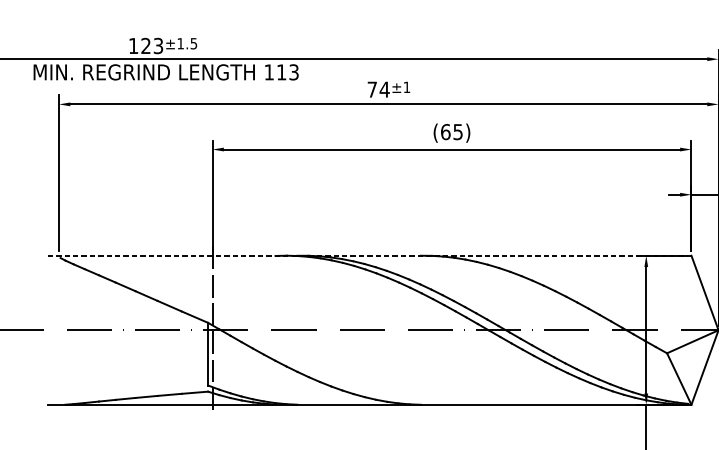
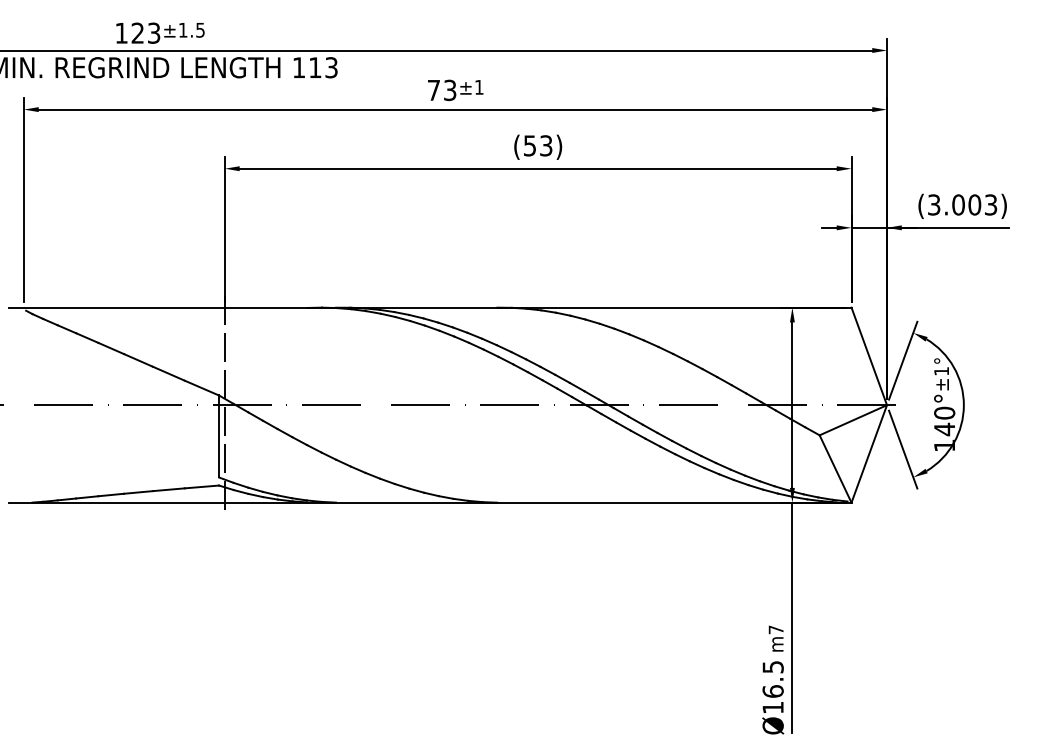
text: (384, 89) -> (449, 90), 74 -> 73
text: (451, 131) -> (537, 145), (65) -> (53)
line: (369, 255) -> (430, 307), dashed -> solid

